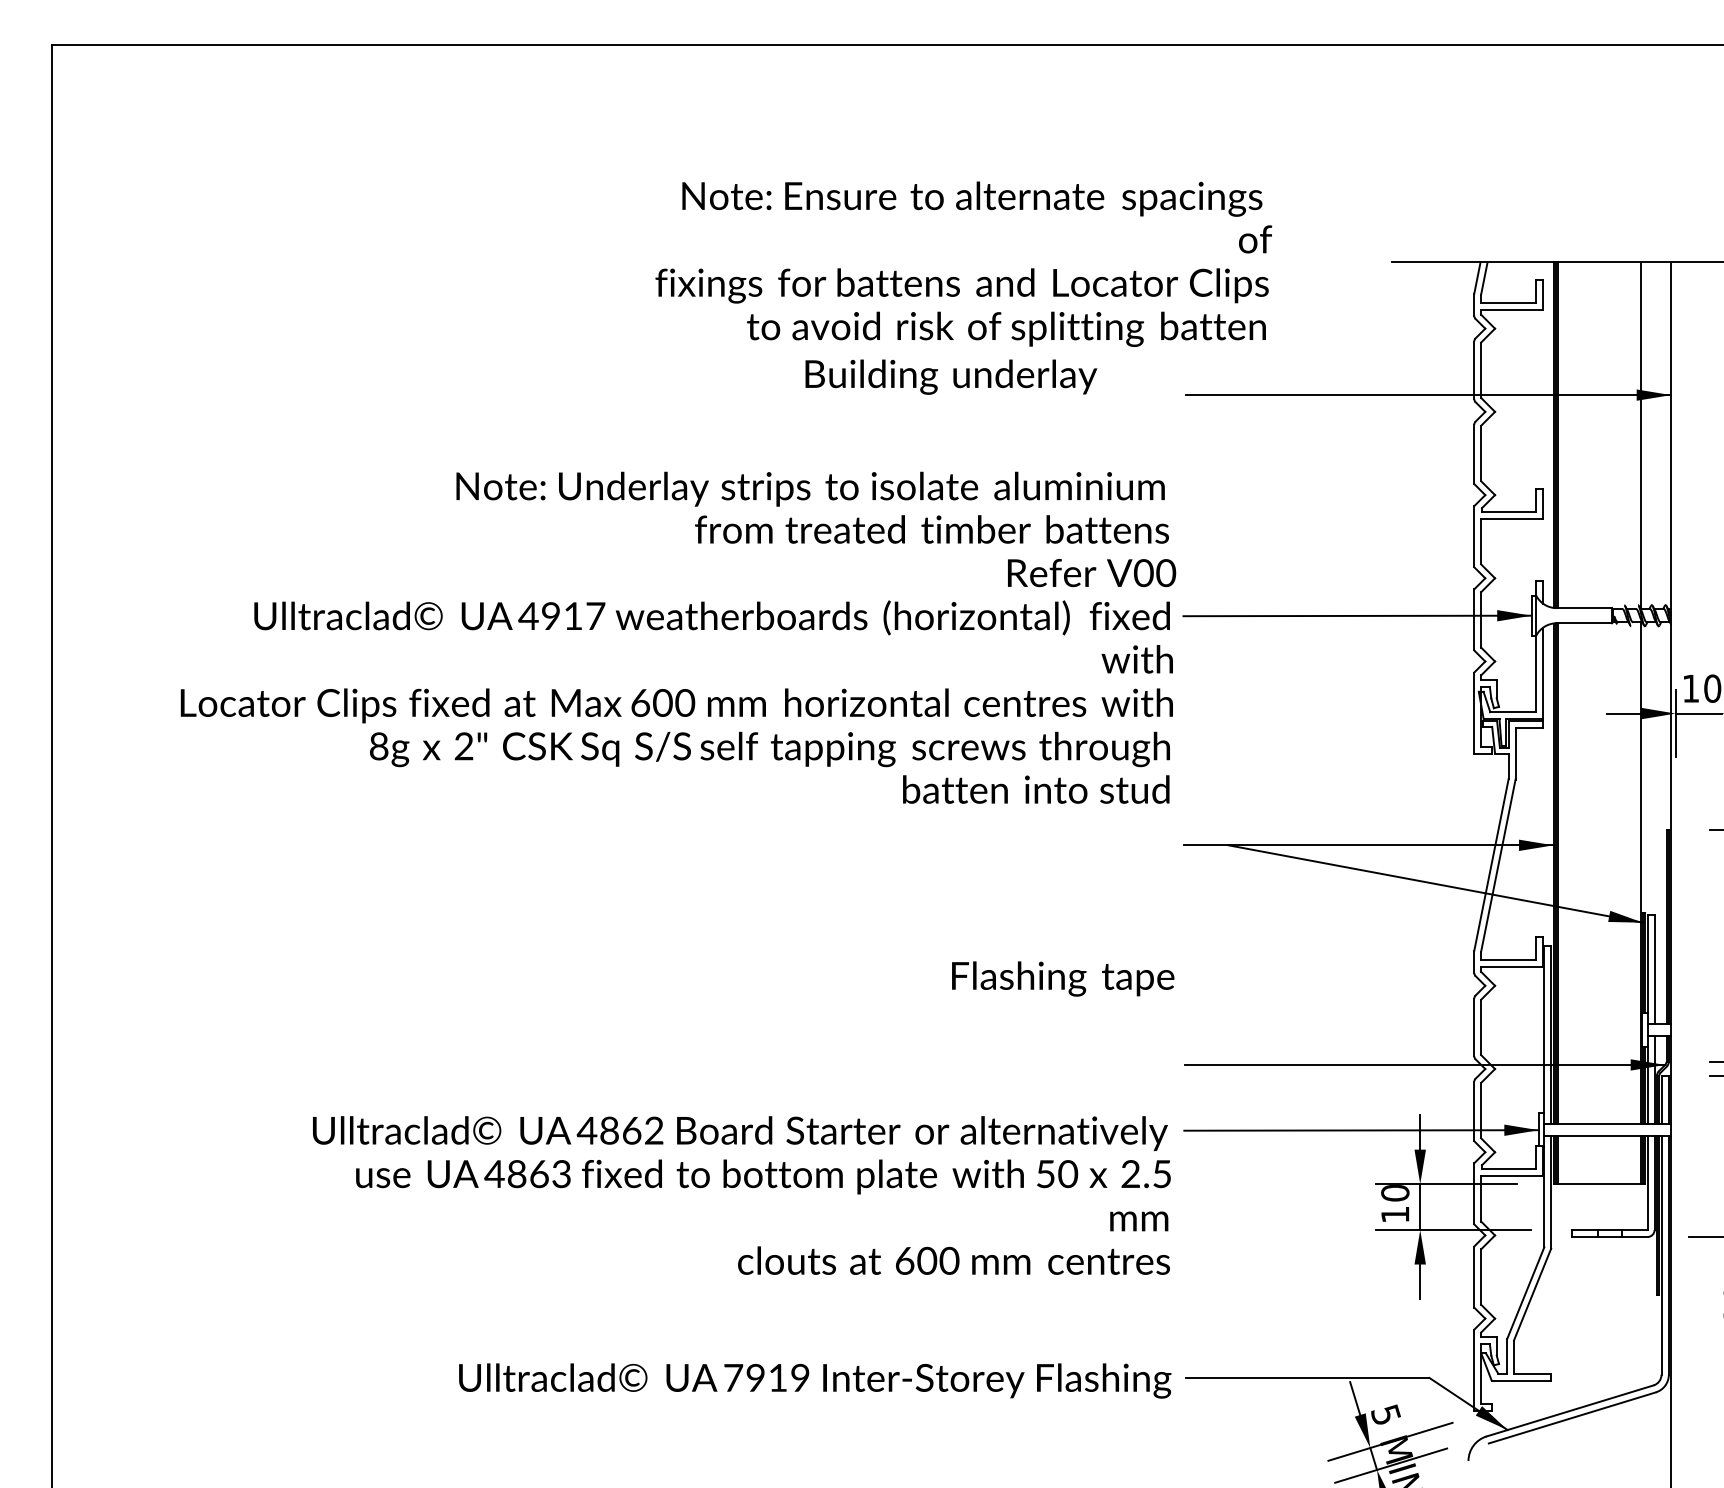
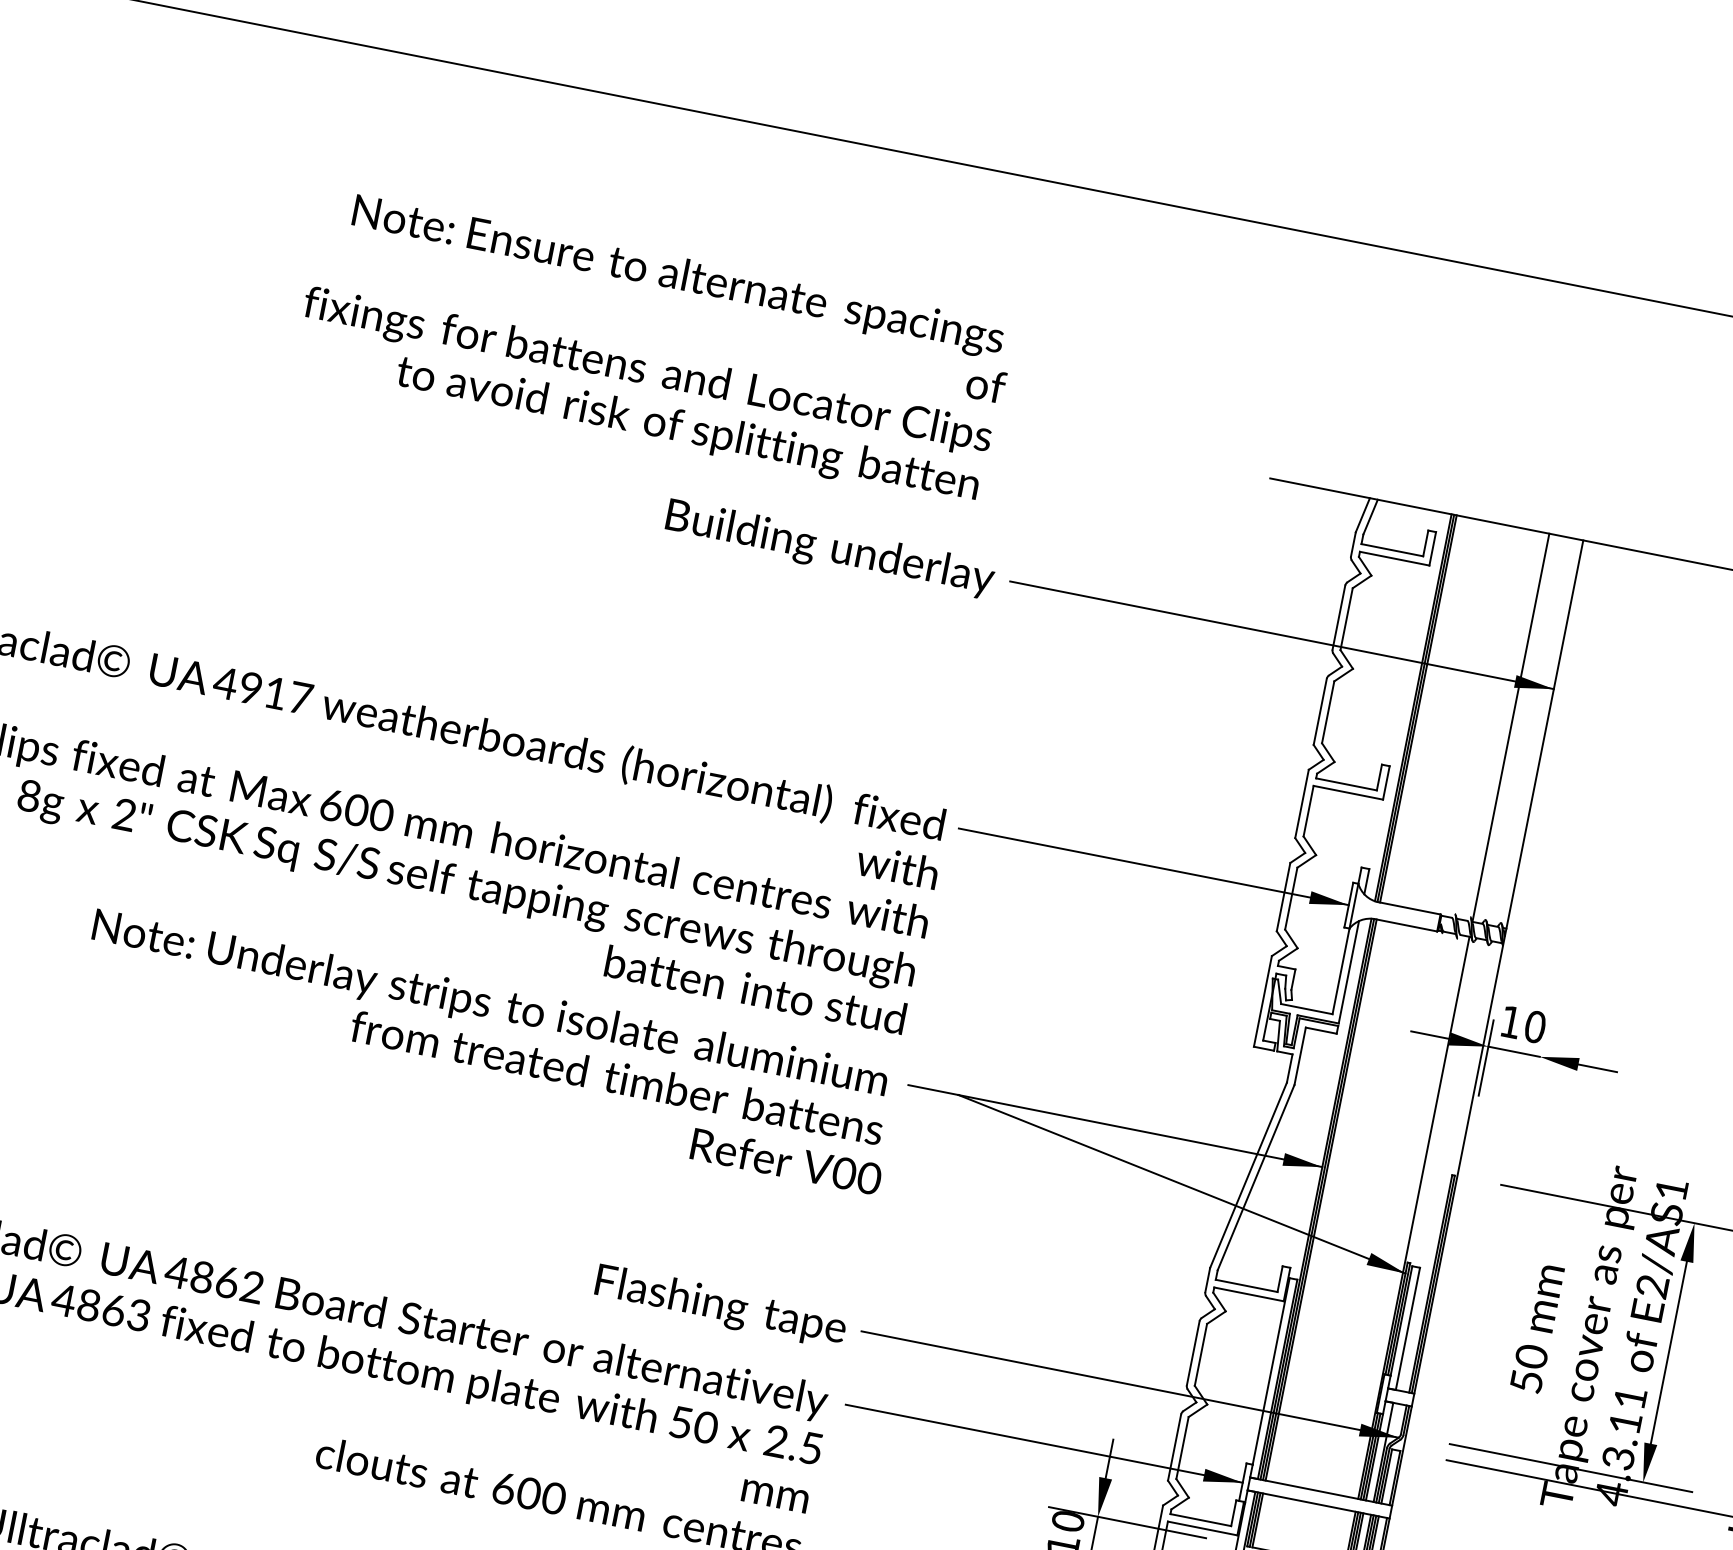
text: (963, 263) -> (653, 347), moved
text: (951, 376) -> (830, 548), moved
text: (816, 529) -> (487, 1052), moved
text: (1063, 978) -> (721, 1306), moved

